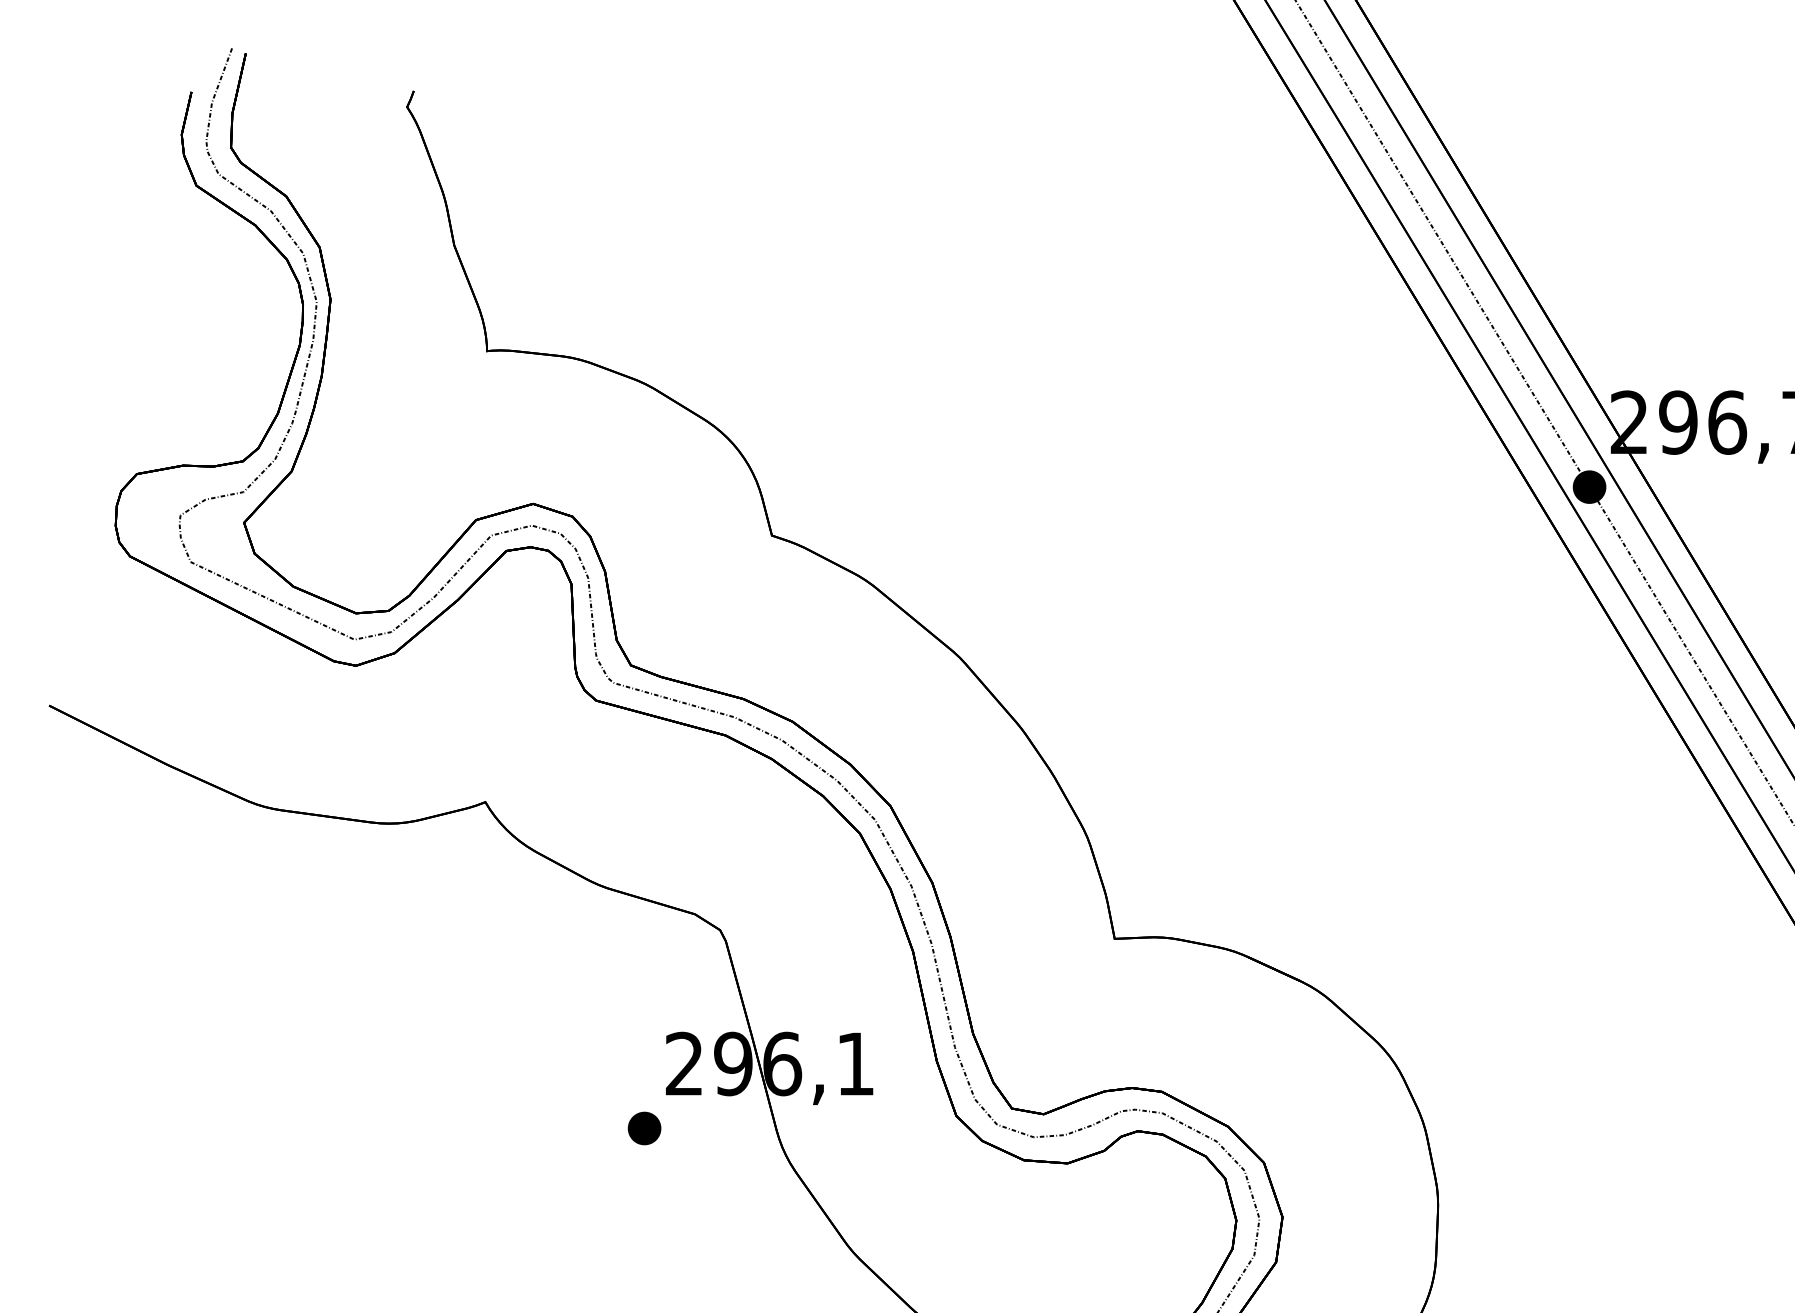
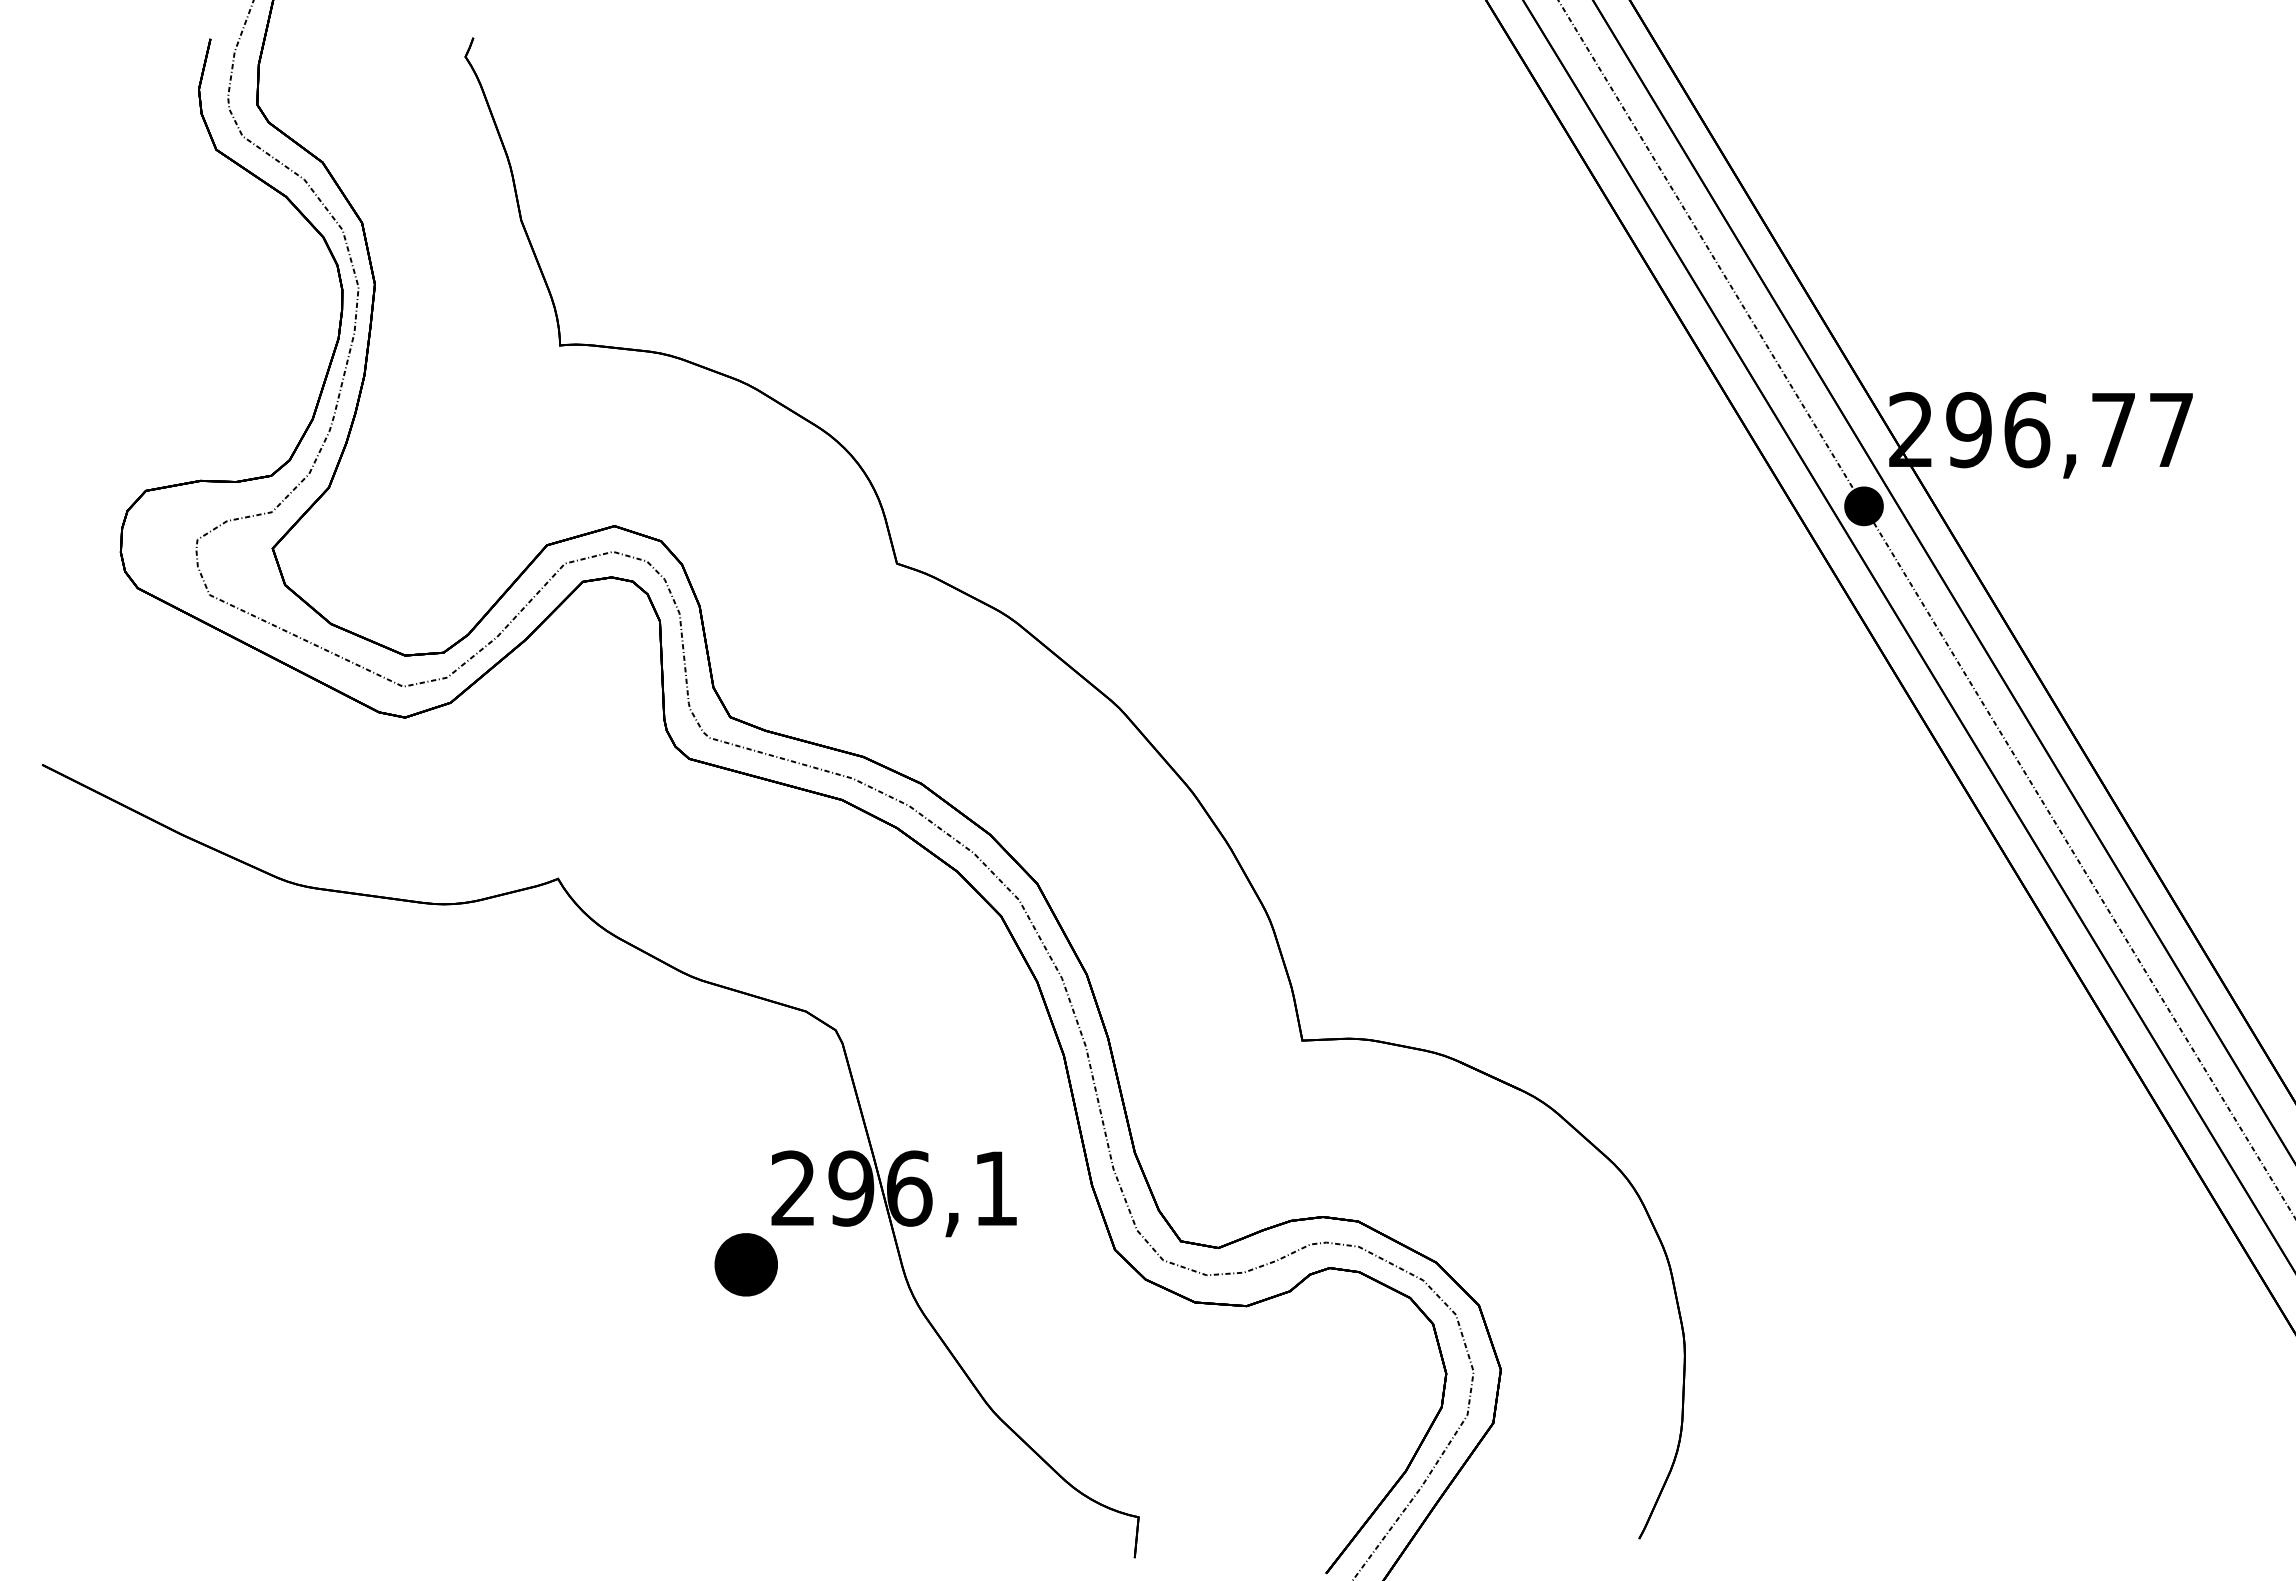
part: (644, 1128) -> (746, 1264), size x1.6

